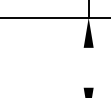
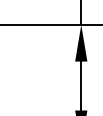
line: (88, 67) -> (81, 85), added

